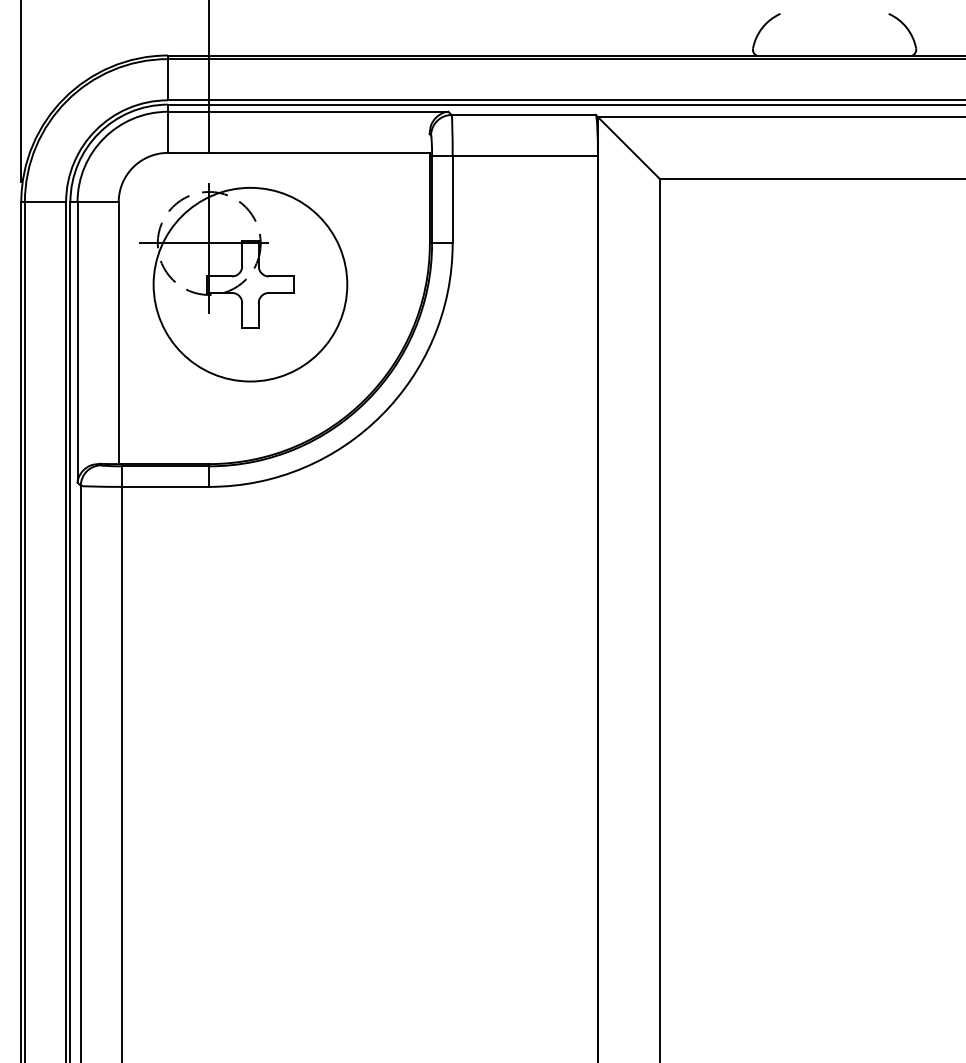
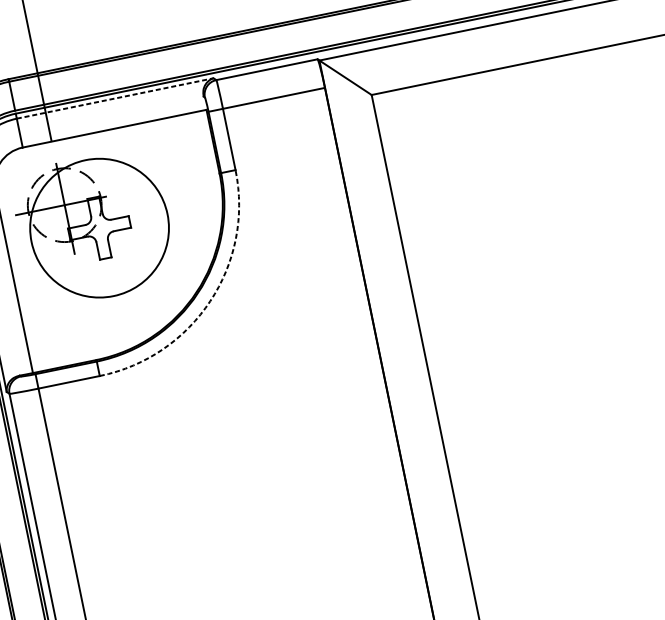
line: (308, 111) -> (115, 98), solid -> dashed
arc: (381, 415) -> (210, 301), solid -> dashed

